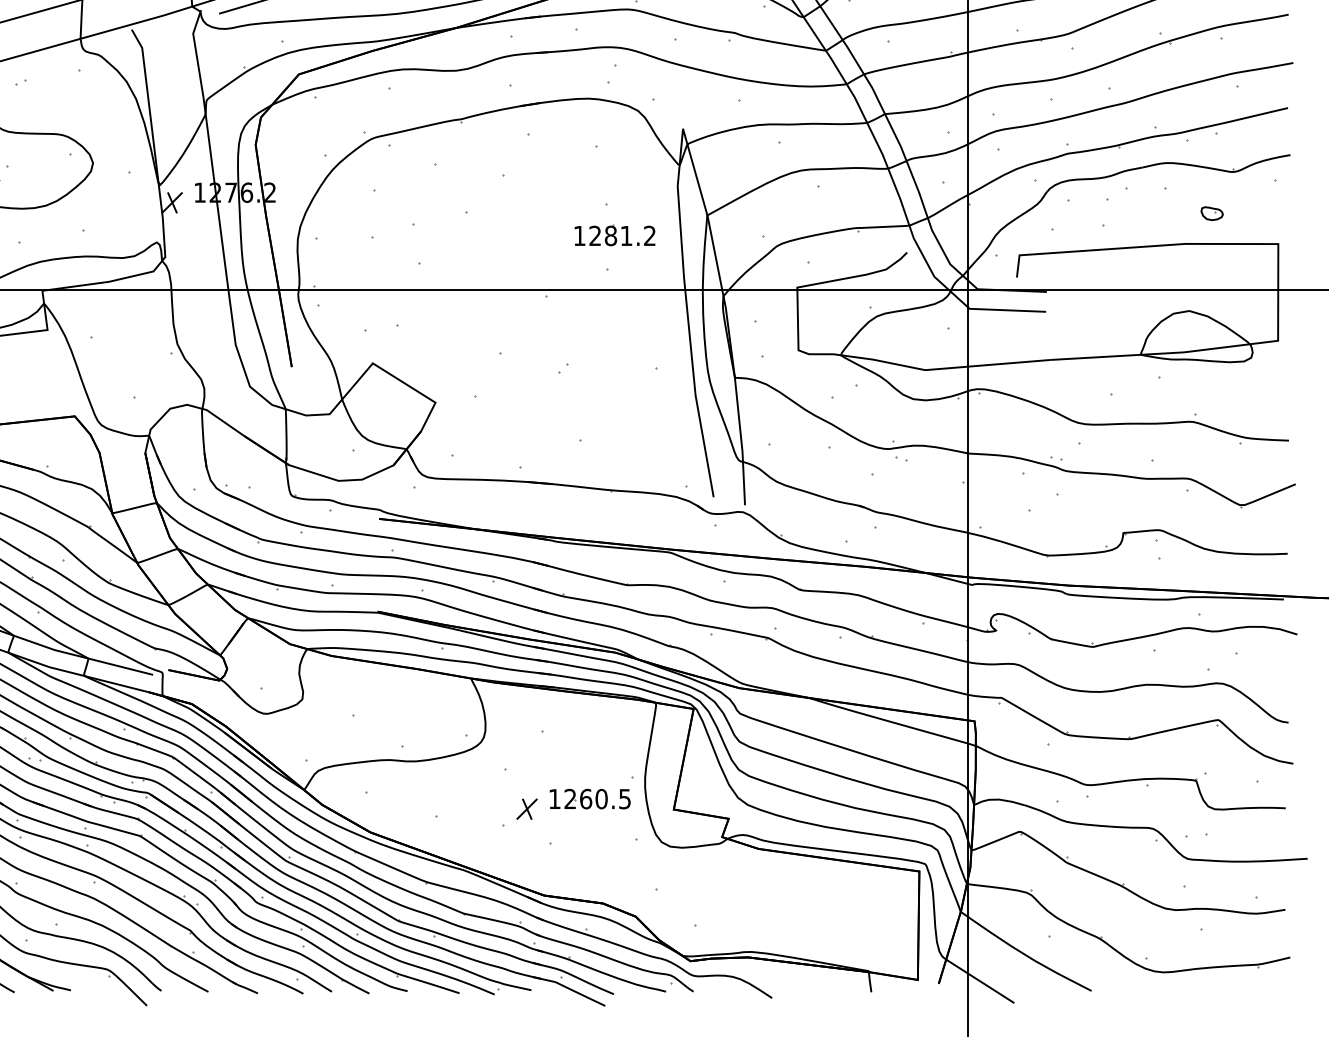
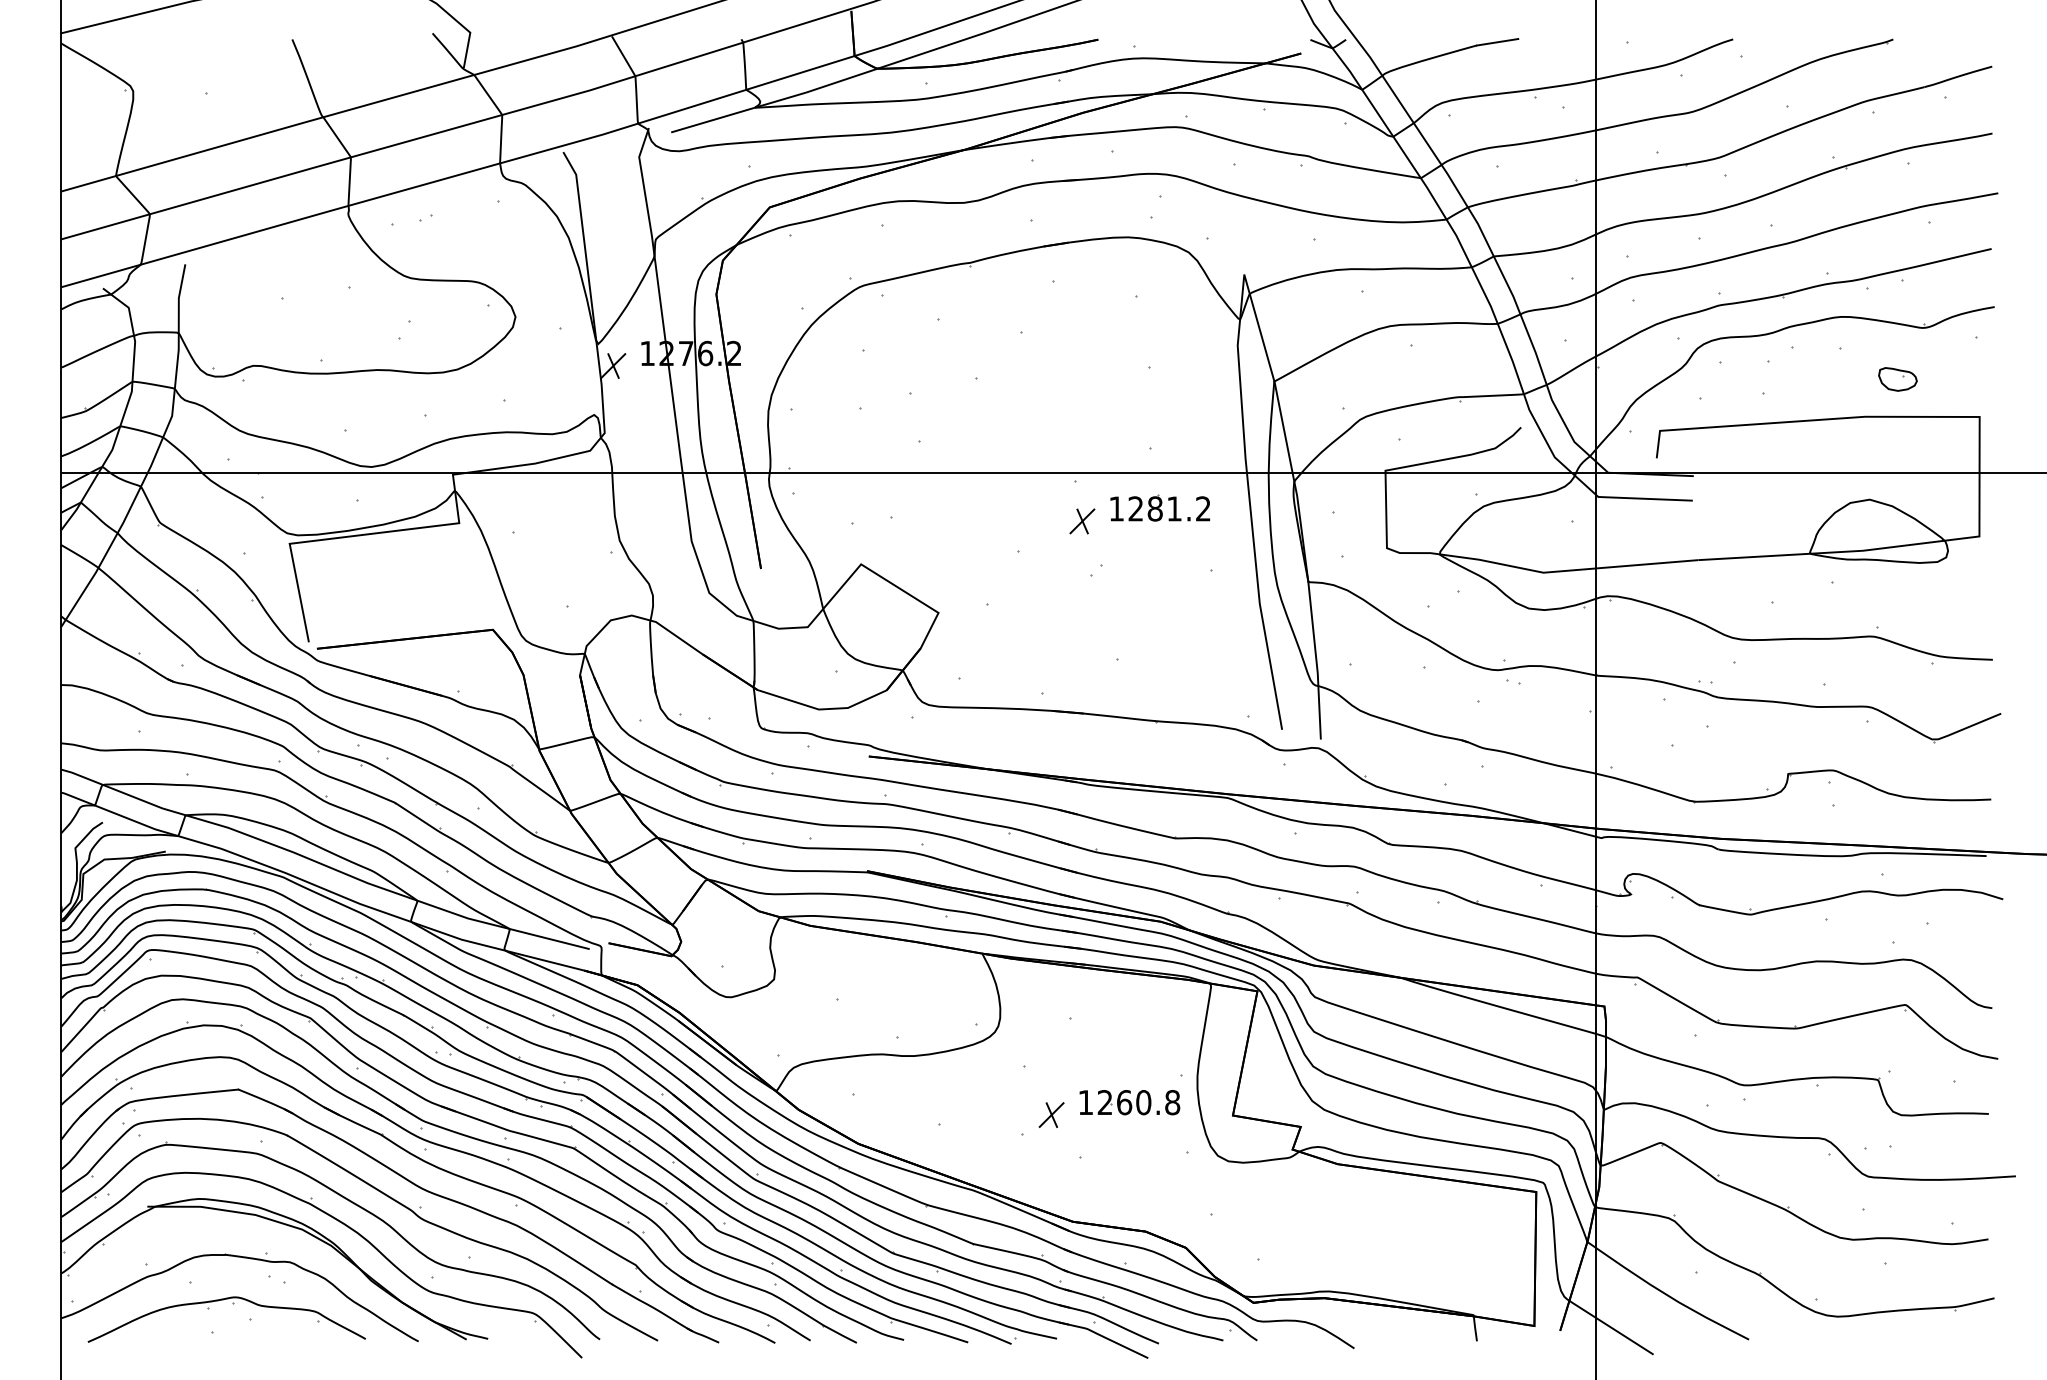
part: (1211, 213) -> (1897, 379), size x1.43
part: (615, 234) -> (1160, 507), moved
part: (552, 328) -> (1082, 521), added
text: (624, 799) -> (1172, 1102), 1260.5 -> 1260.8

